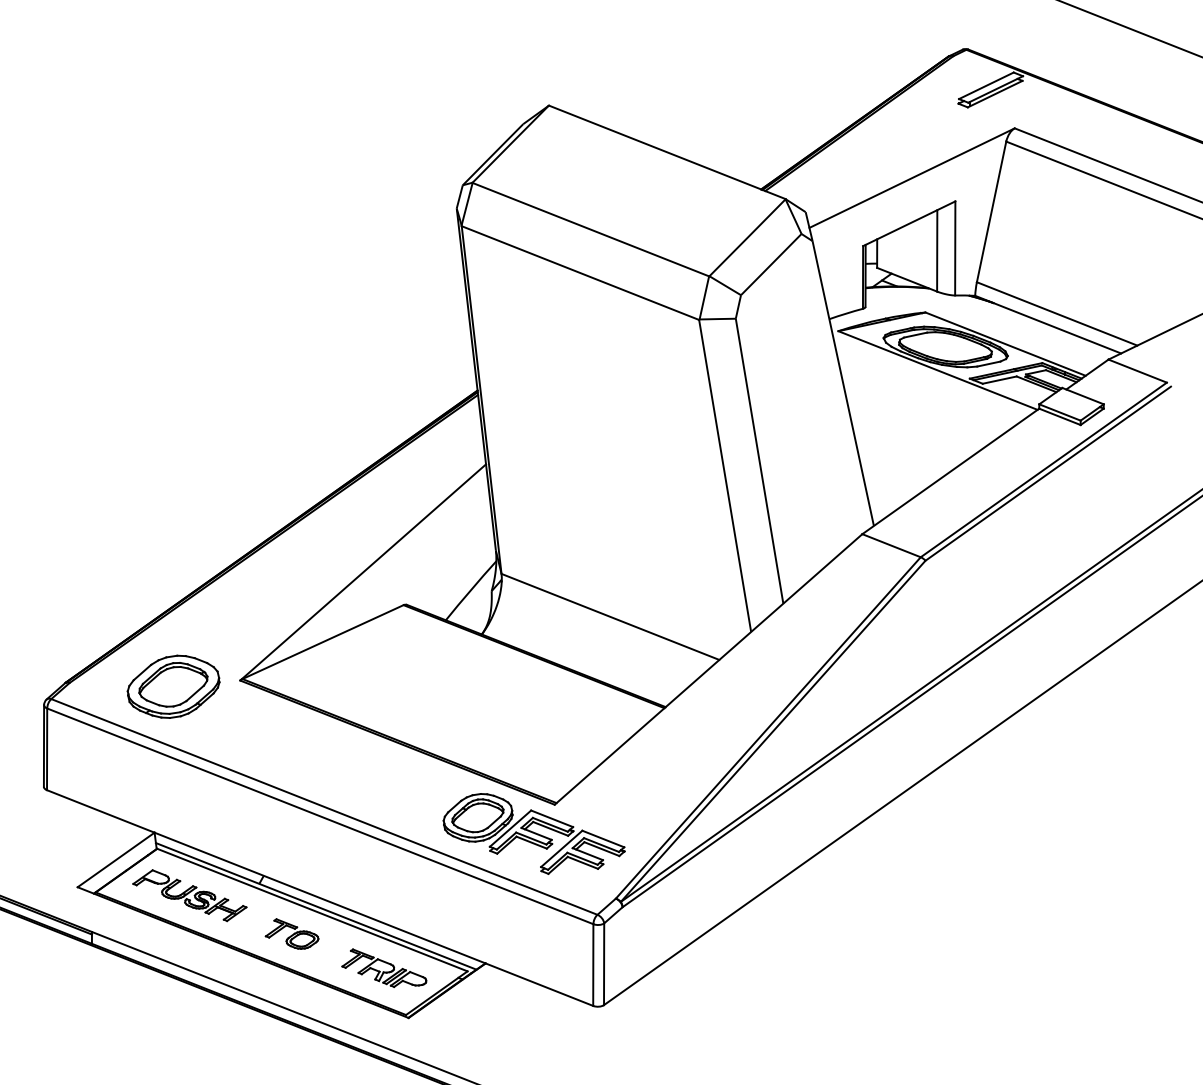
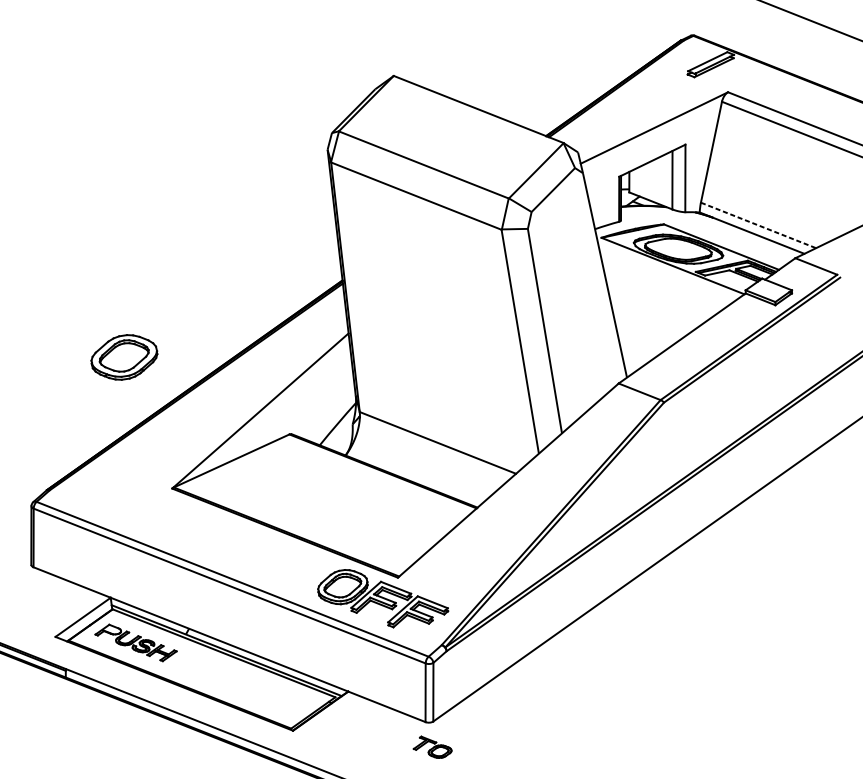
line: (1057, 314) -> (758, 225), solid -> dashed
part: (173, 686) -> (124, 357), moved
part: (291, 933) -> (432, 746), moved
part: (384, 967) -> (275, 694), removed

